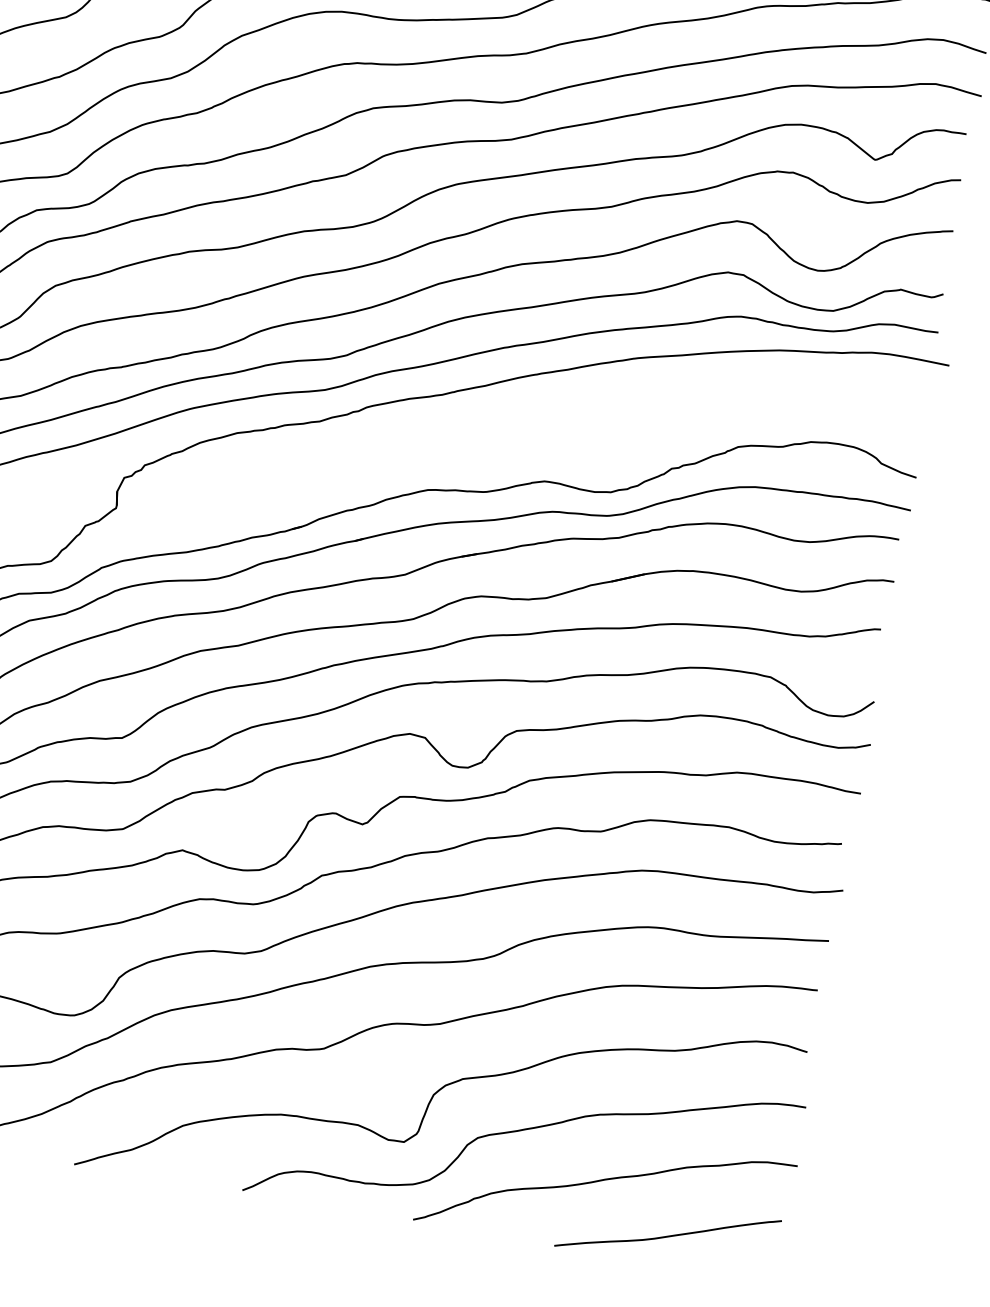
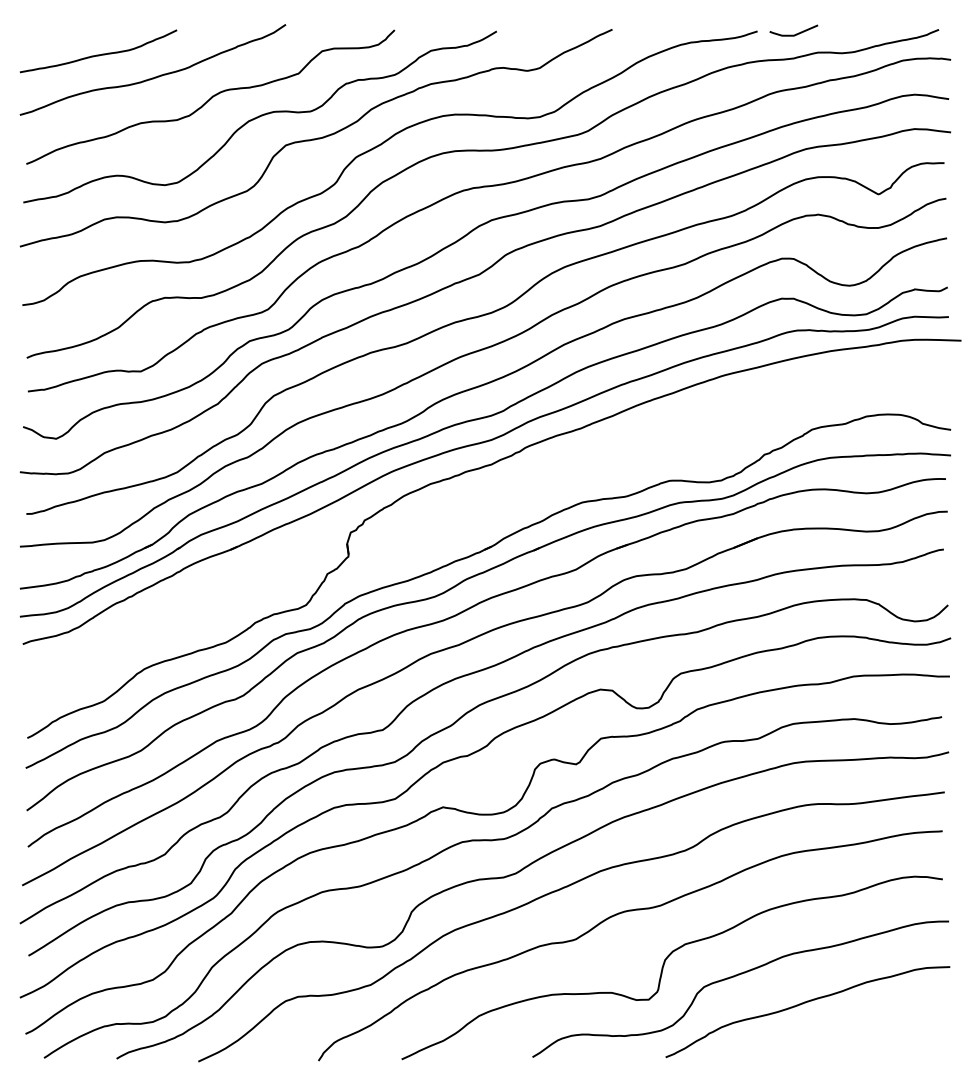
curve: (667, 1235) -> (860, 1036), removed

